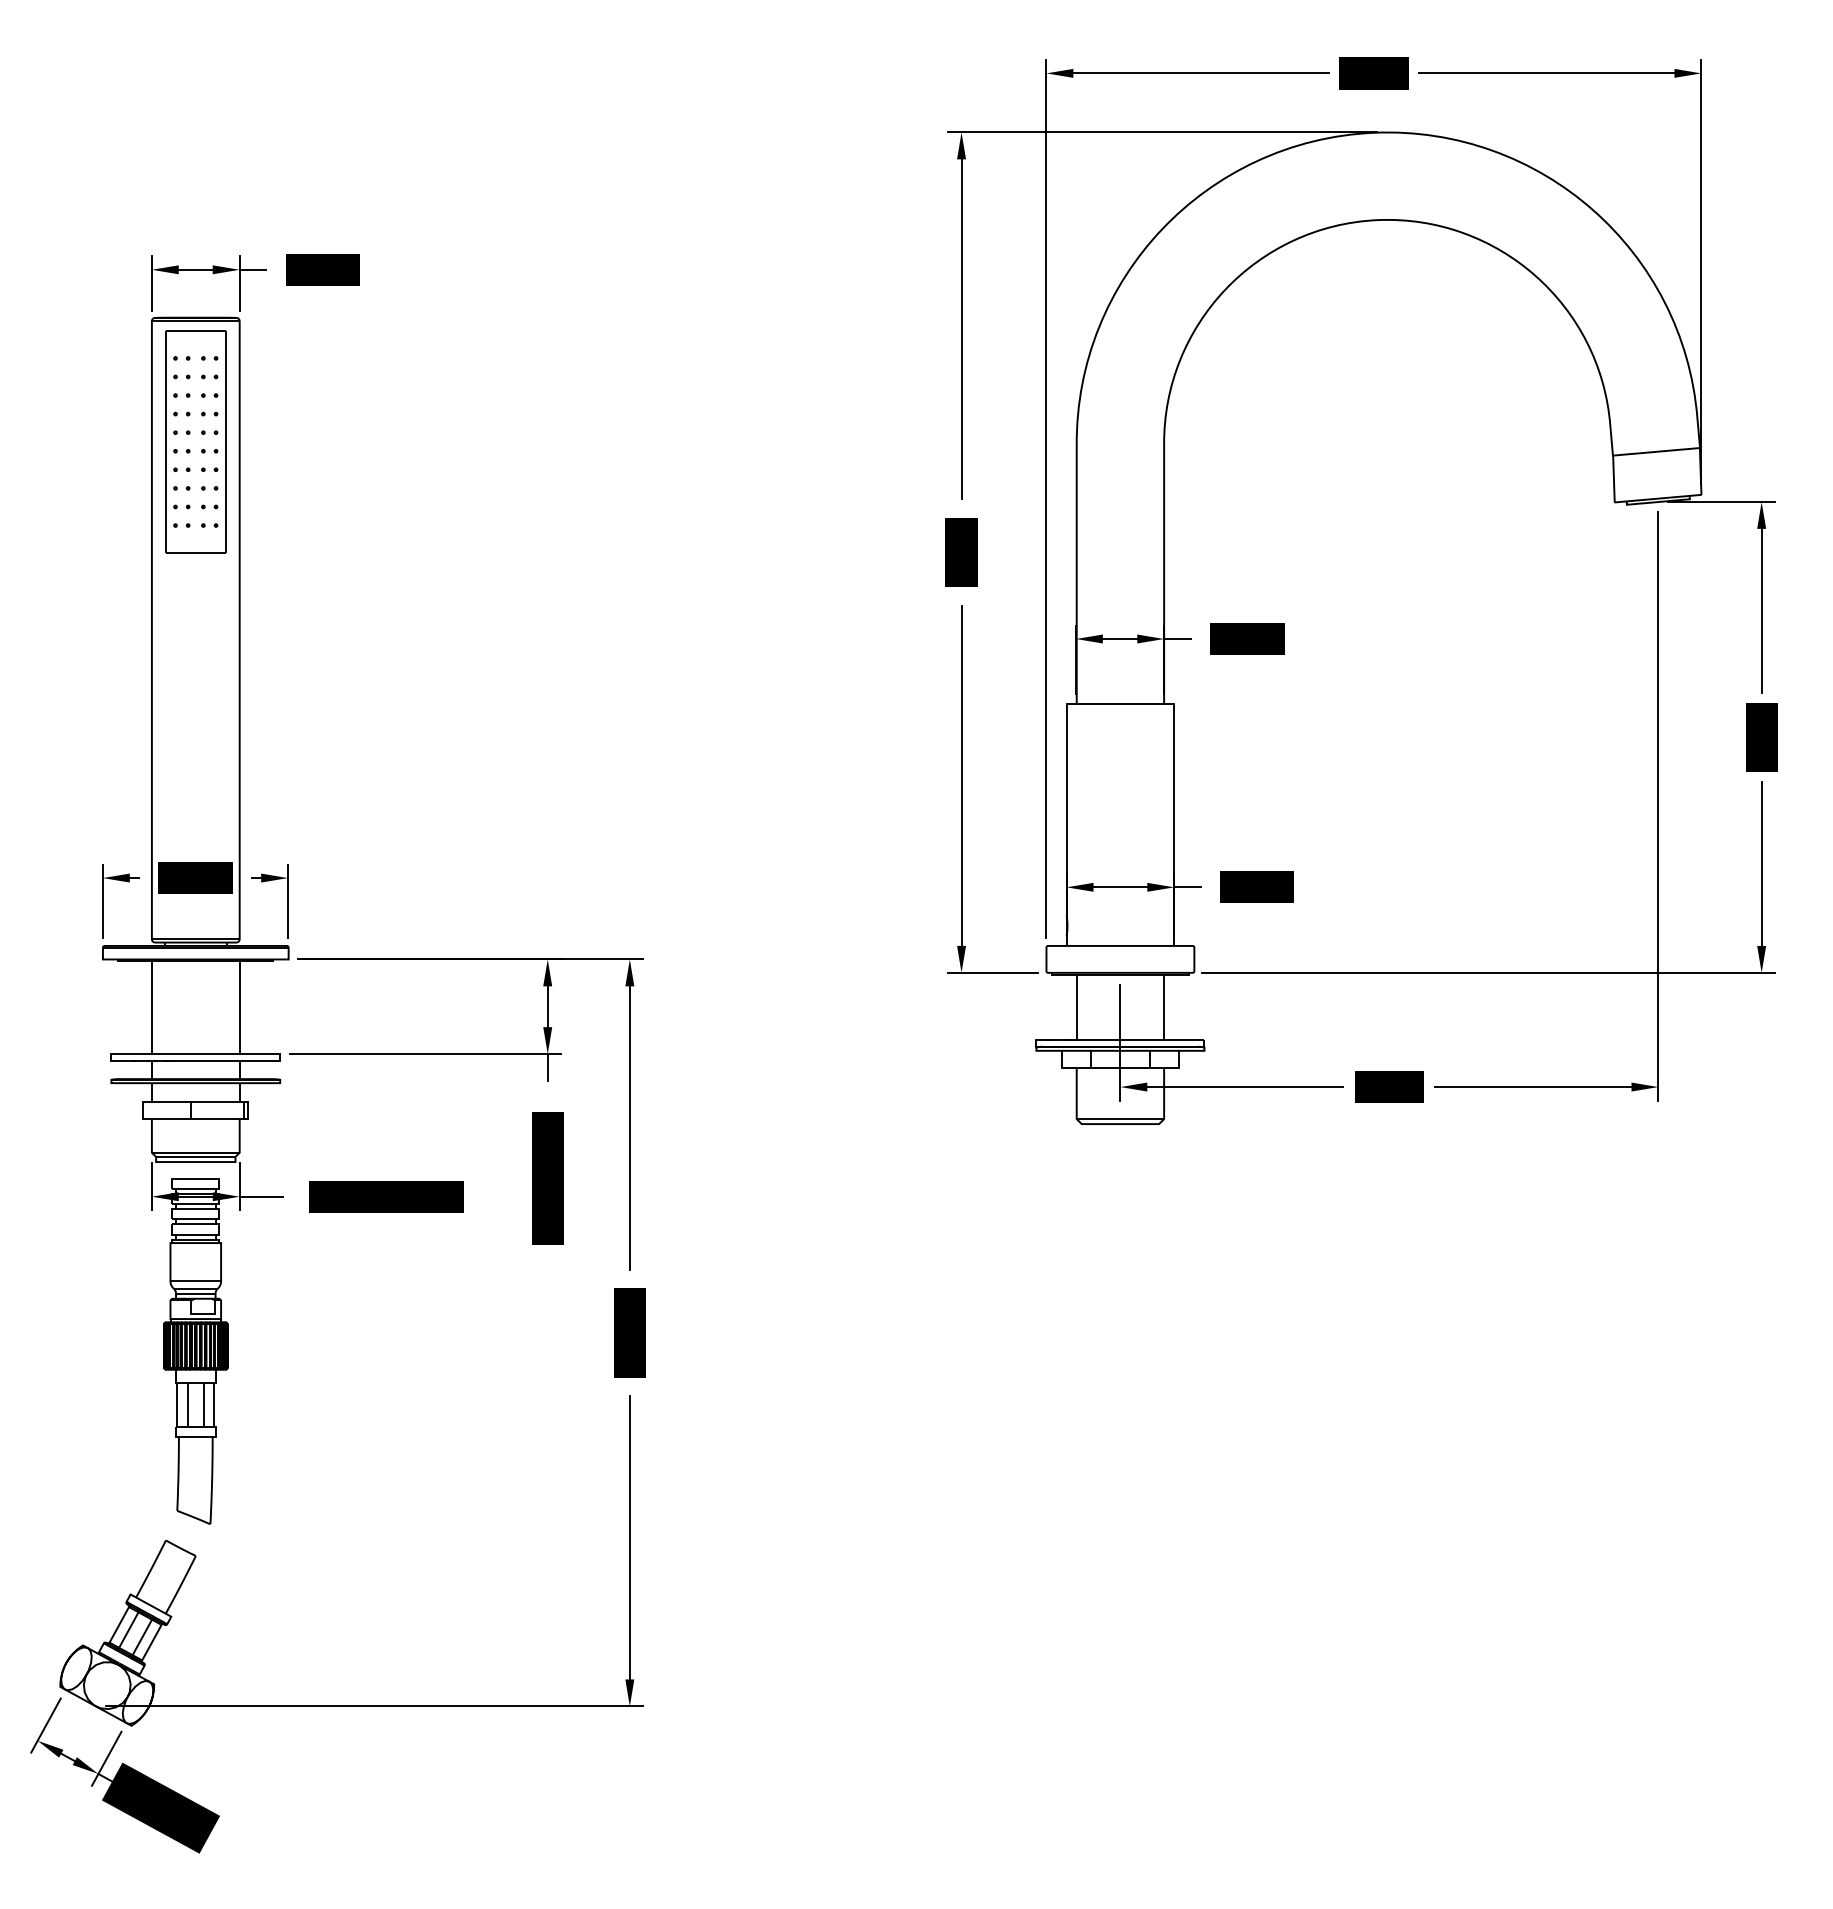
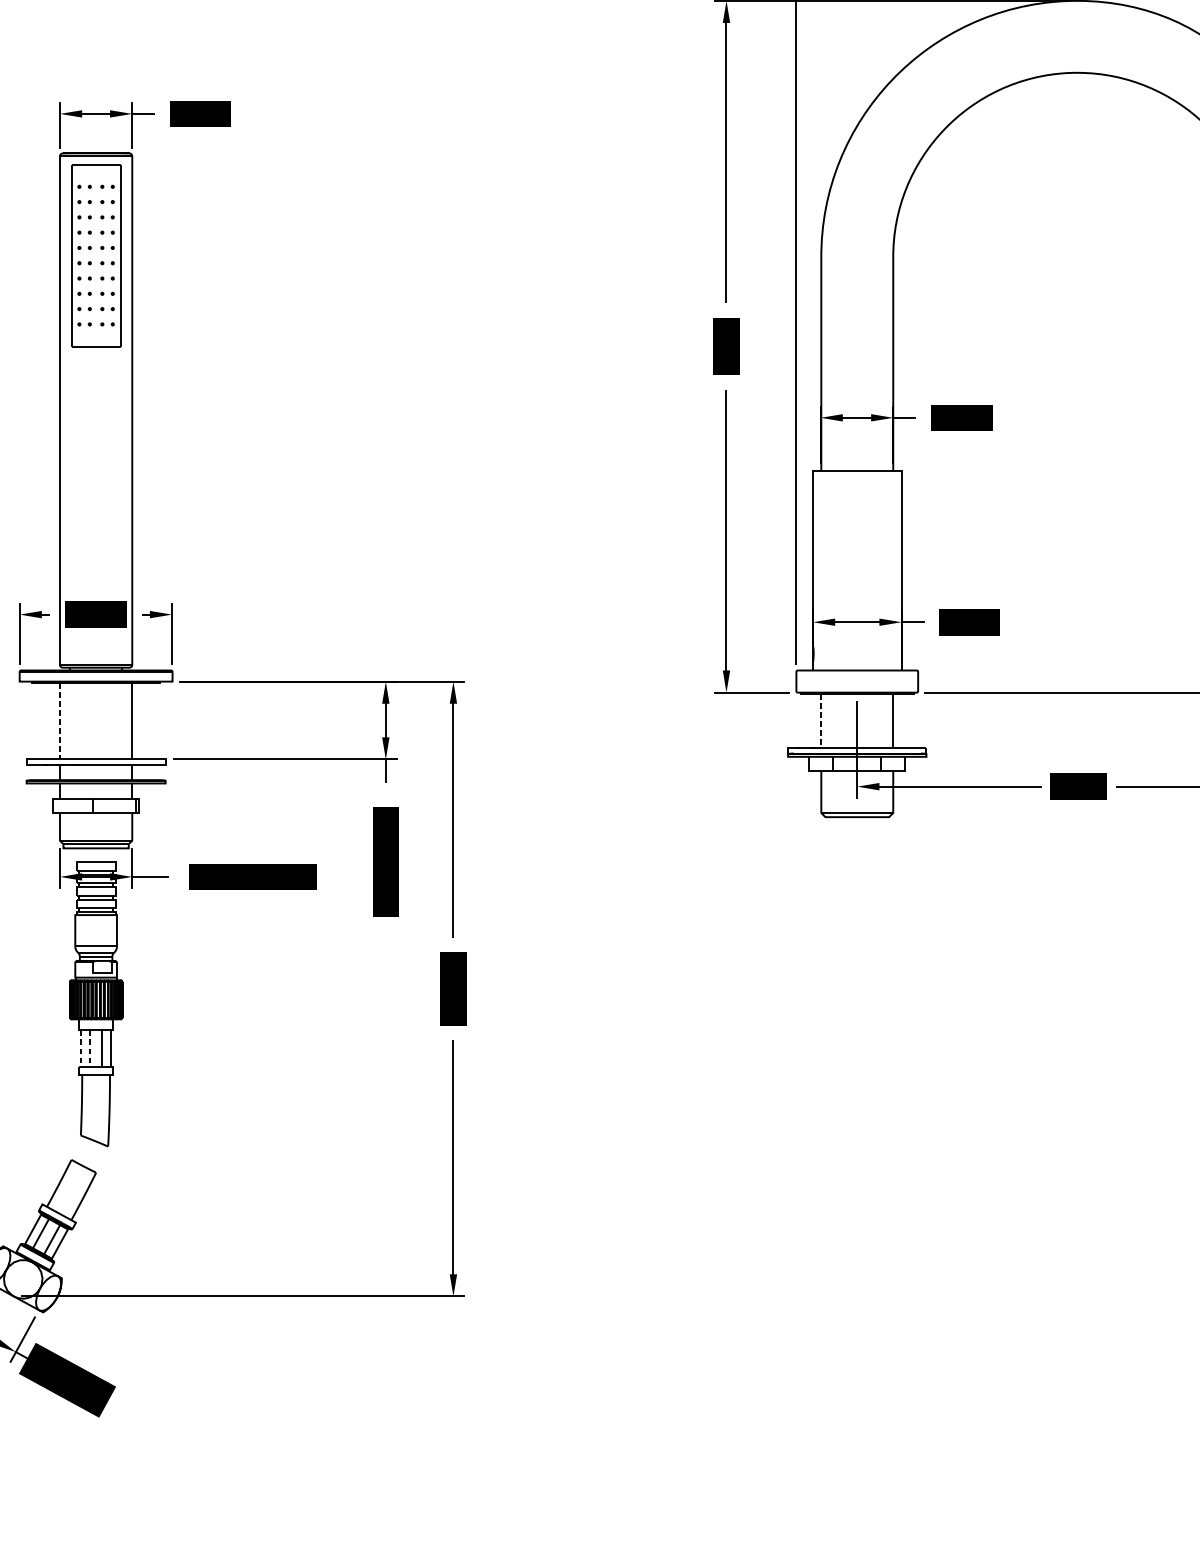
line: (1076, 1007) -> (821, 721), solid -> dashed
line: (151, 1008) -> (59, 721), solid -> dashed
line: (177, 1405) -> (81, 1048), solid -> dashed
line: (188, 1405) -> (90, 1048), solid -> dashed

